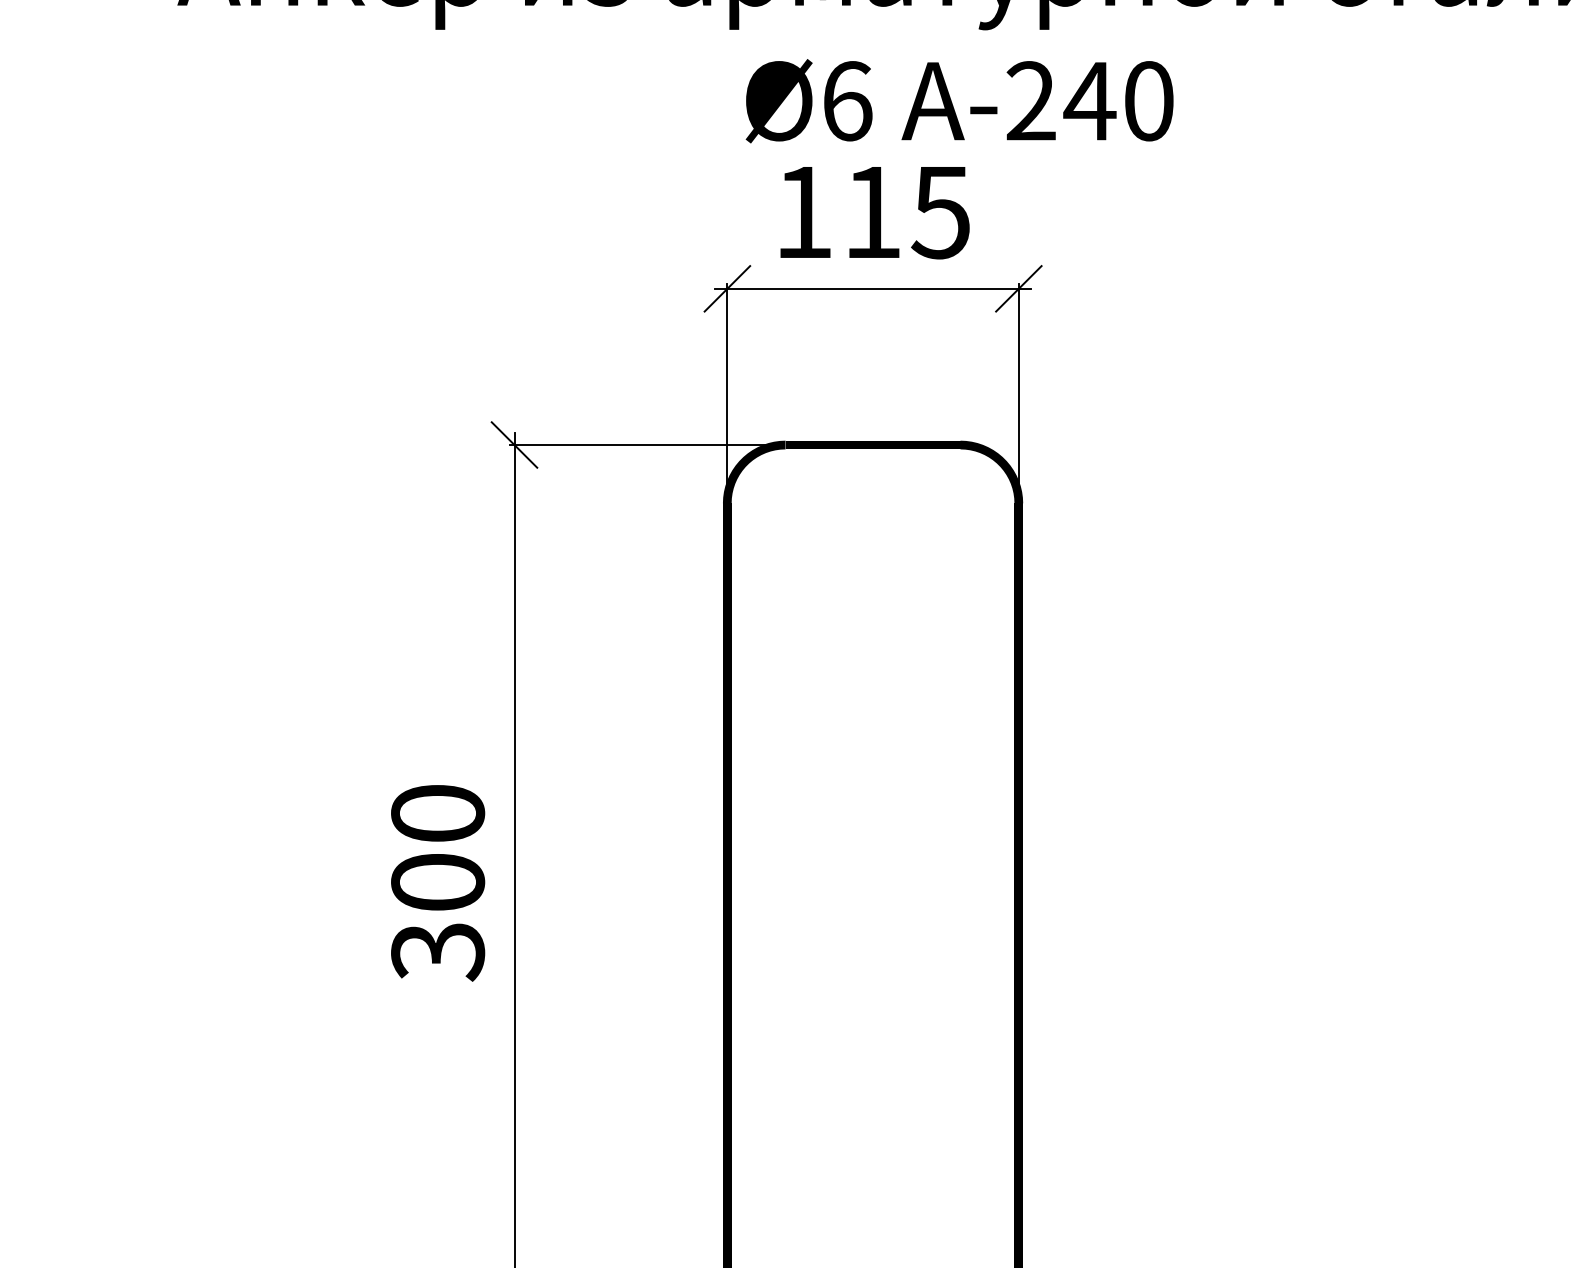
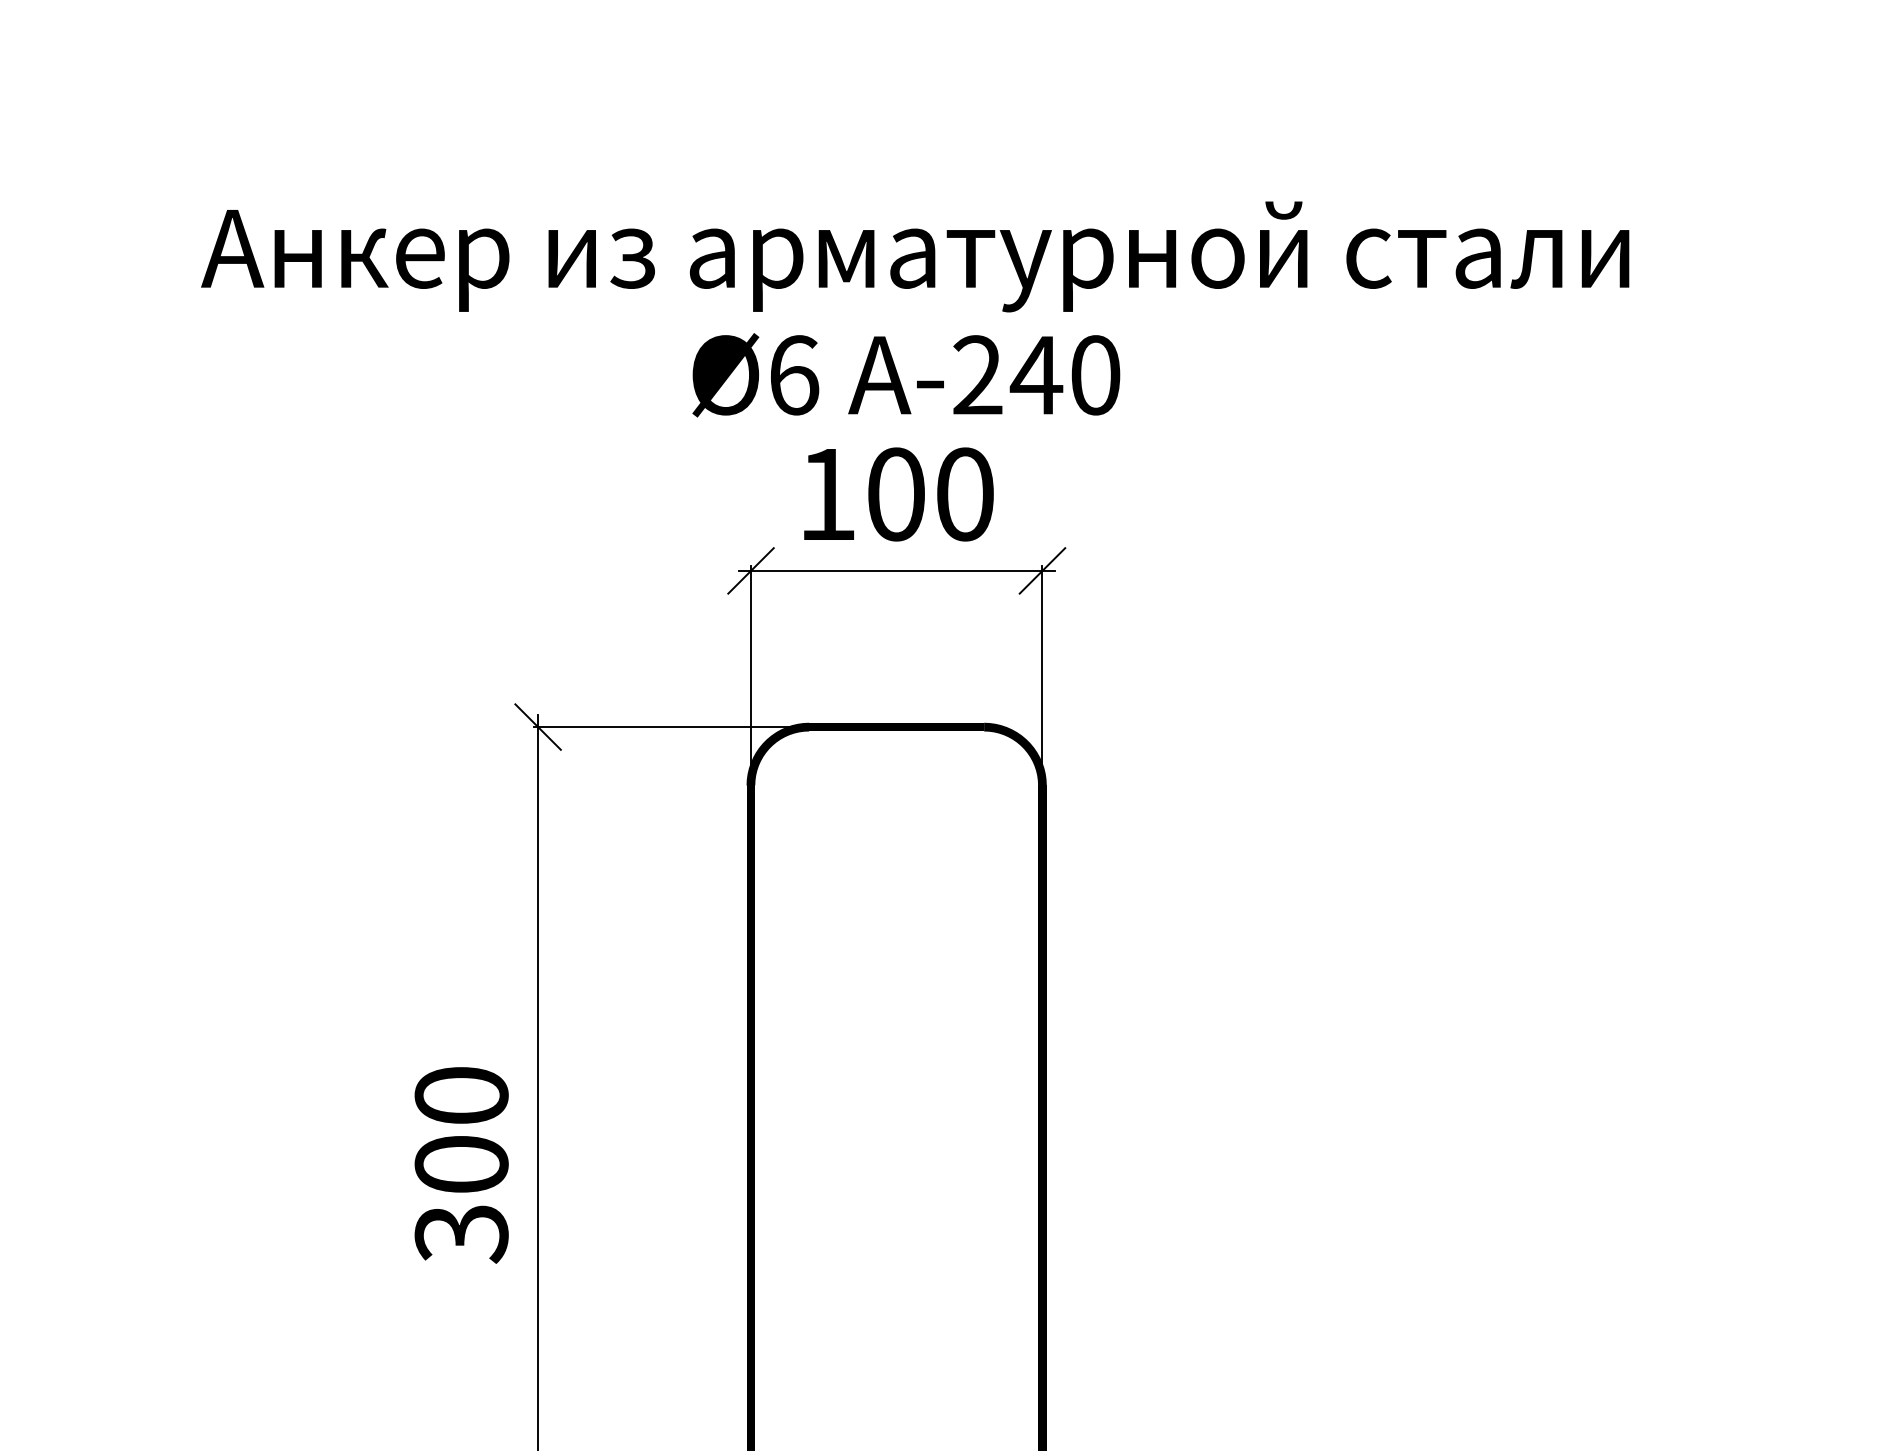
text: (959, 101) -> (906, 375), moved
text: (906, 212) -> (930, 494), 115 -> 100

